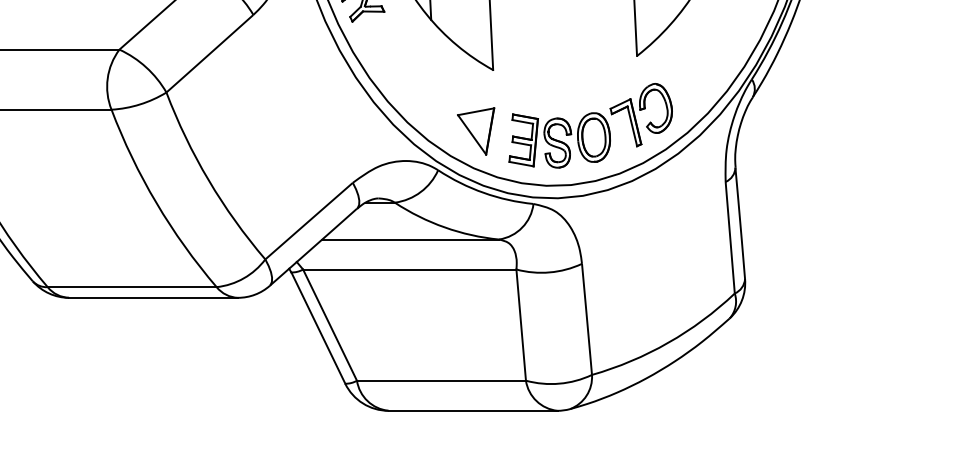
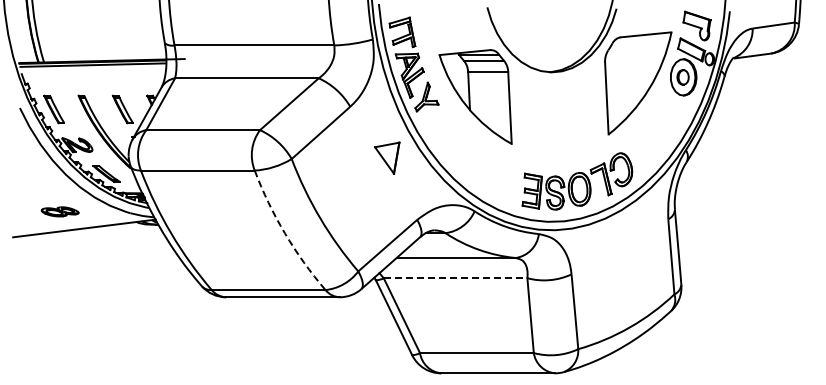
part: (476, 130) -> (387, 157), moved
arc: (155, 203) -> (284, 233), solid -> dashed
line: (409, 269) -> (455, 278), solid -> dashed

